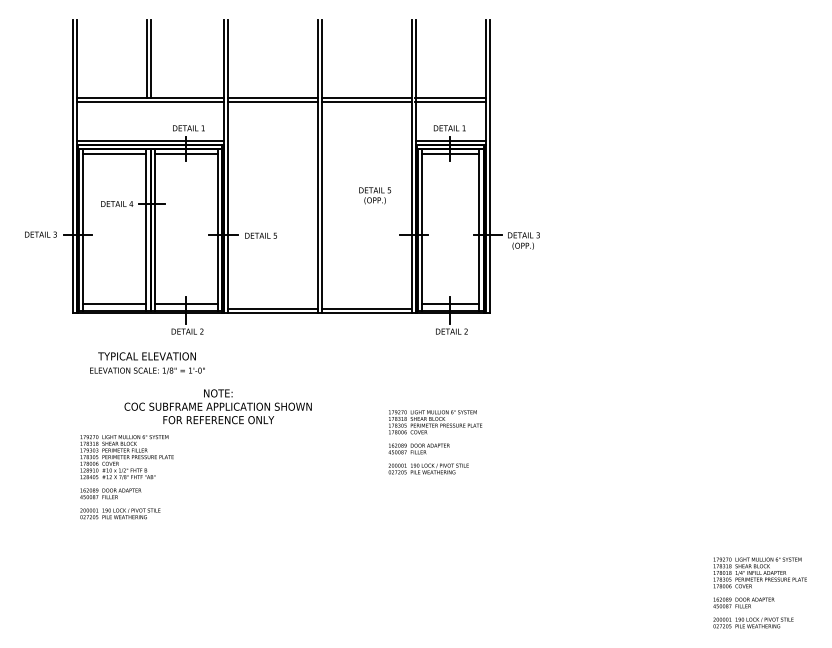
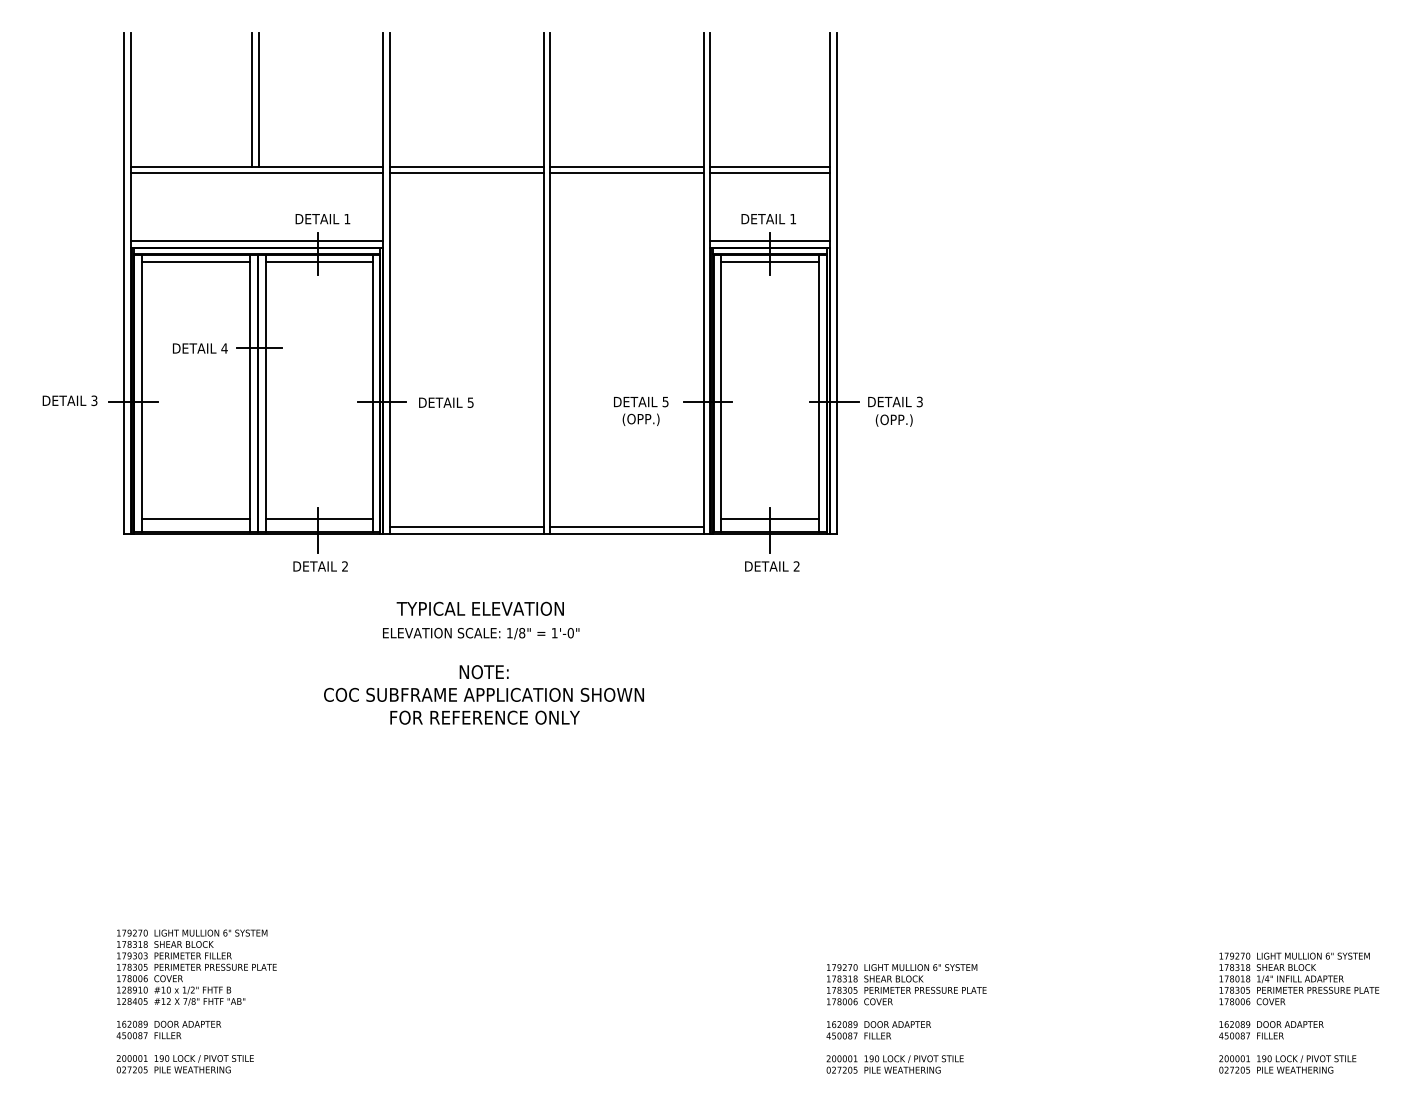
text: (375, 195) -> (641, 410), moved
text: (147, 363) -> (481, 621), moved
text: (217, 406) -> (482, 694), moved
text: (435, 442) -> (906, 1019), moved
text: (126, 477) -> (195, 1002), moved

